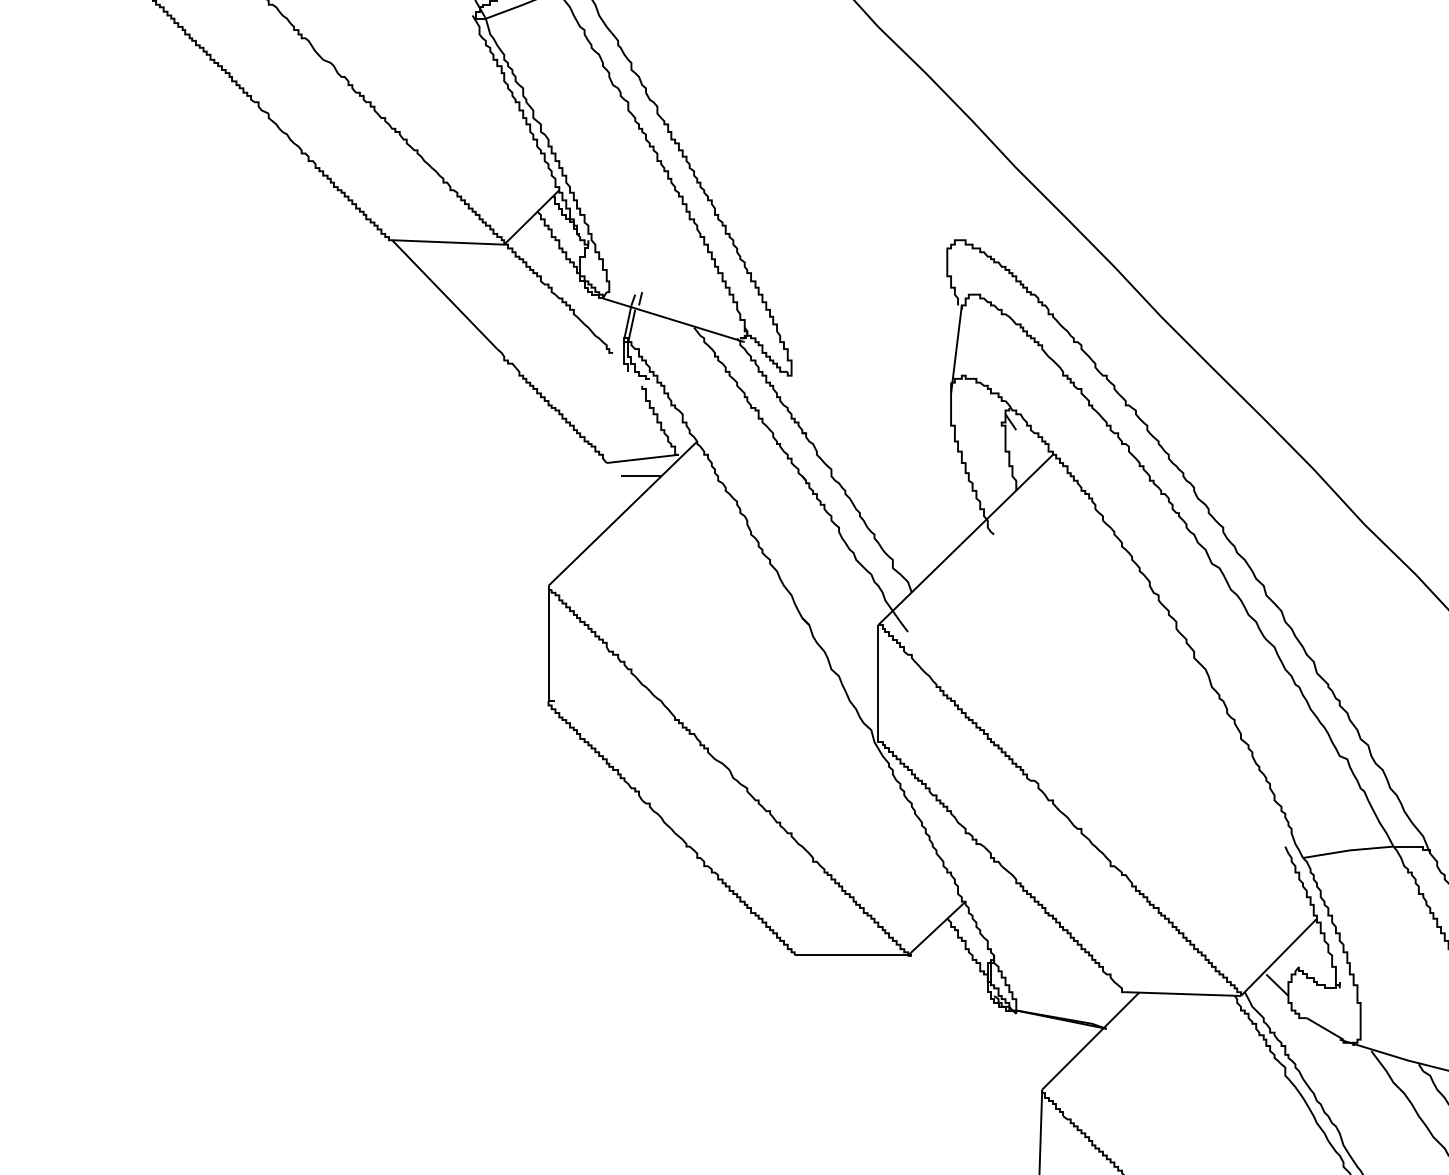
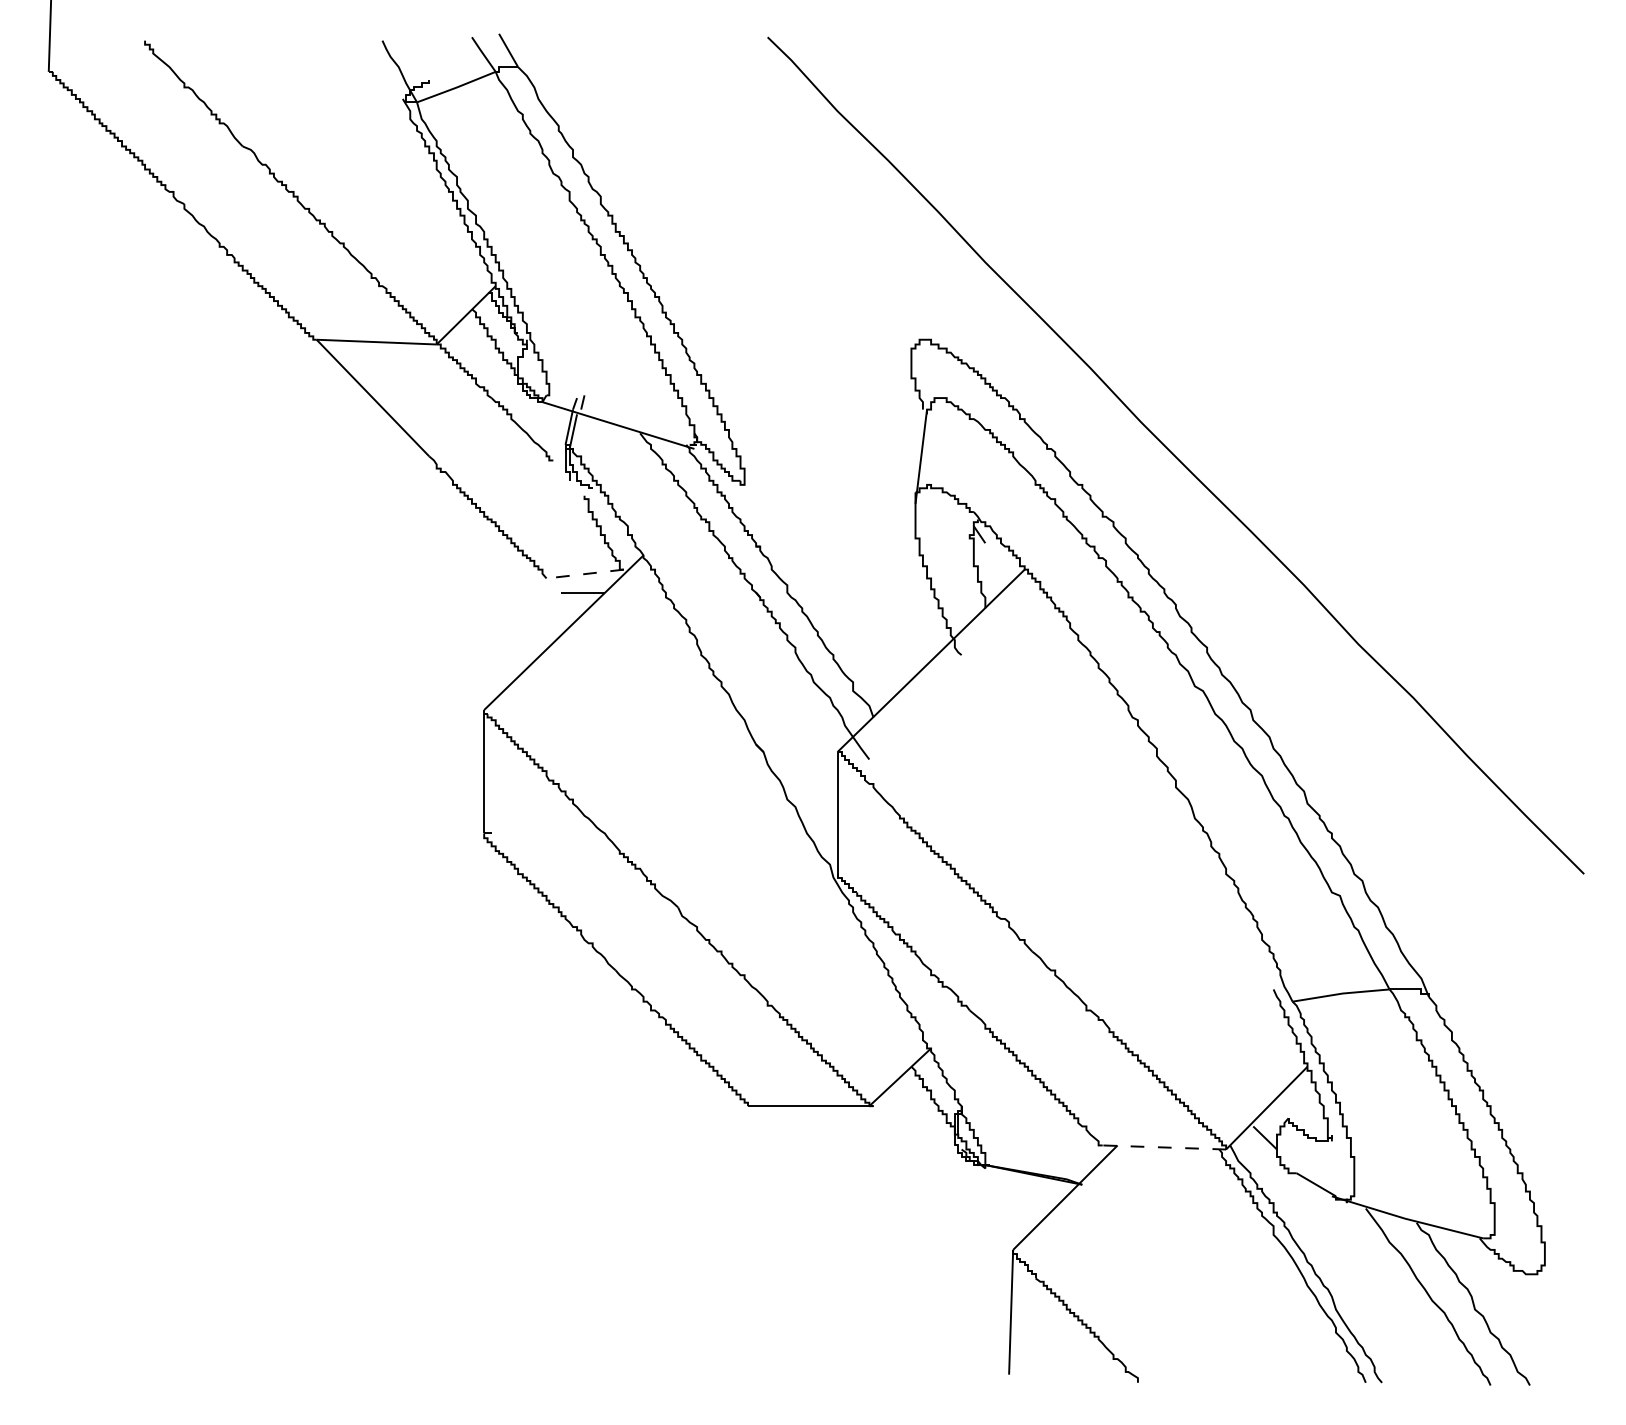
line: (643, 459) -> (585, 574), solid -> dashed
line: (1183, 994) -> (1164, 1147), solid -> dashed

